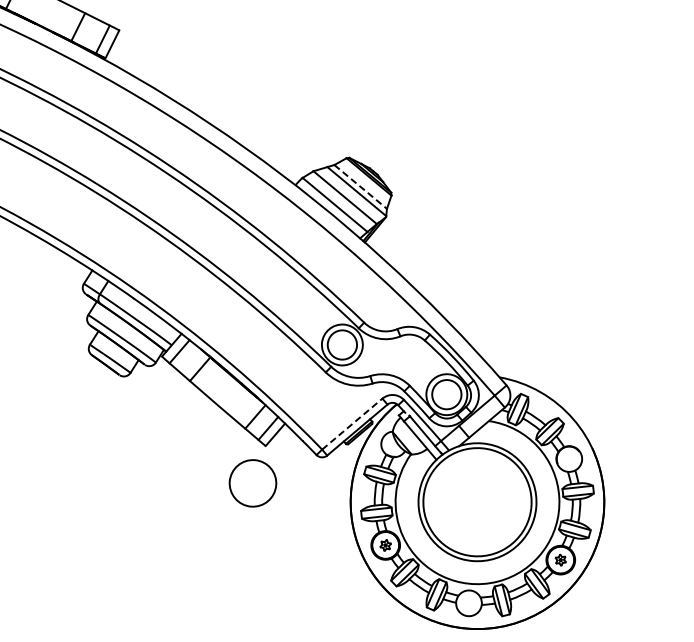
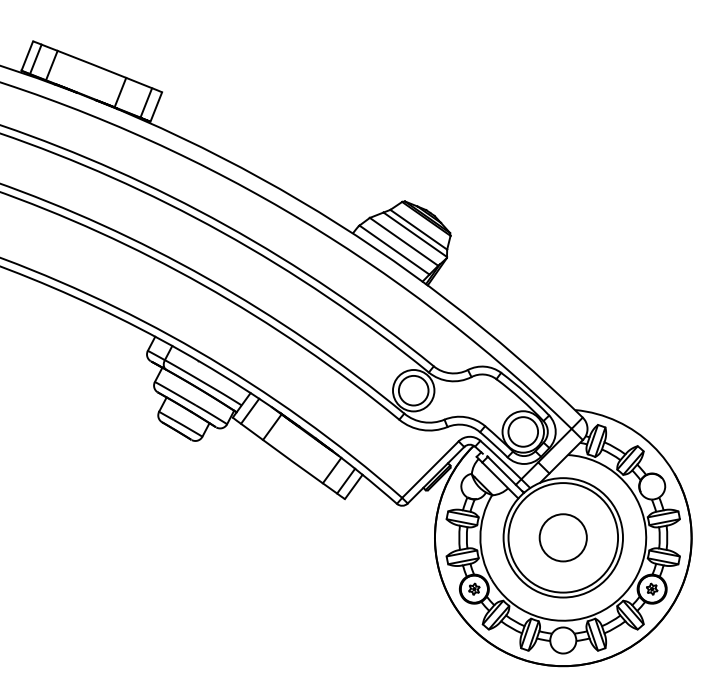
line: (360, 186) -> (418, 229), dashed -> solid
line: (352, 423) -> (430, 469), dashed -> solid
circle: (252, 482) -> (562, 537), moved

